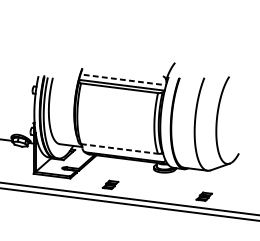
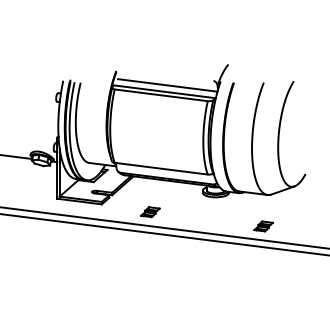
line: (125, 80) -> (168, 85), dashed -> solid
line: (119, 148) -> (161, 168), dashed -> solid

